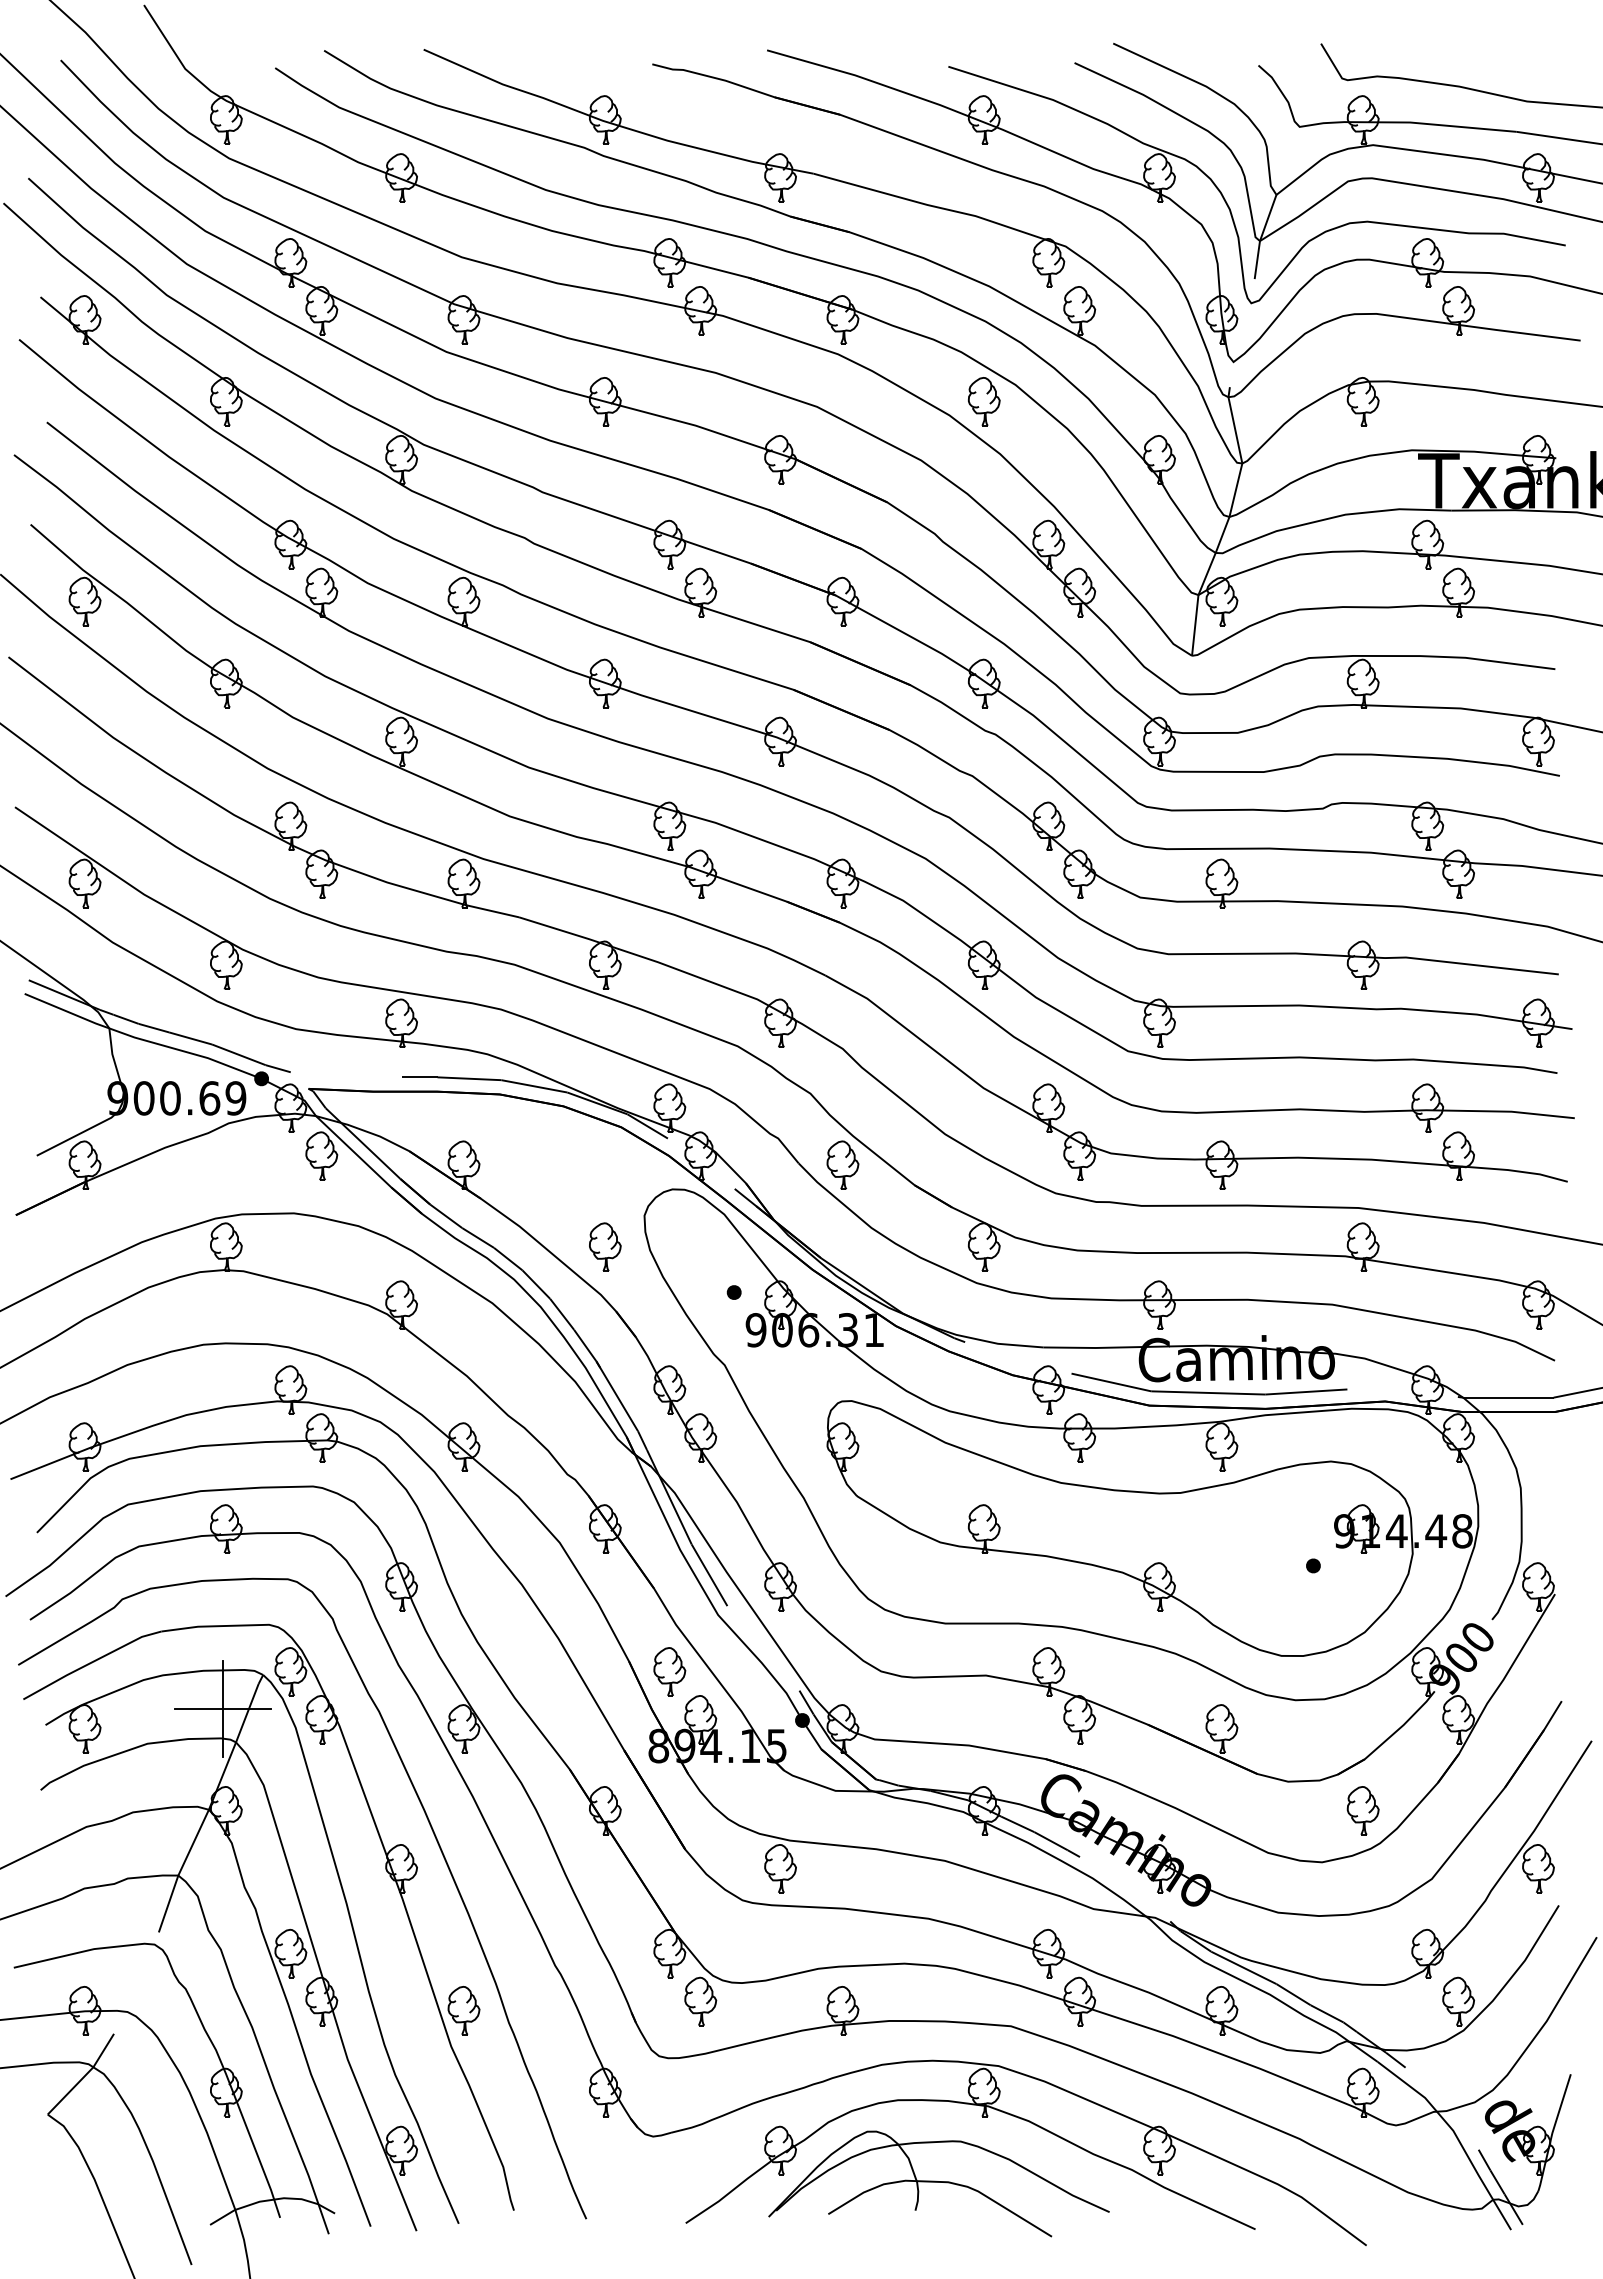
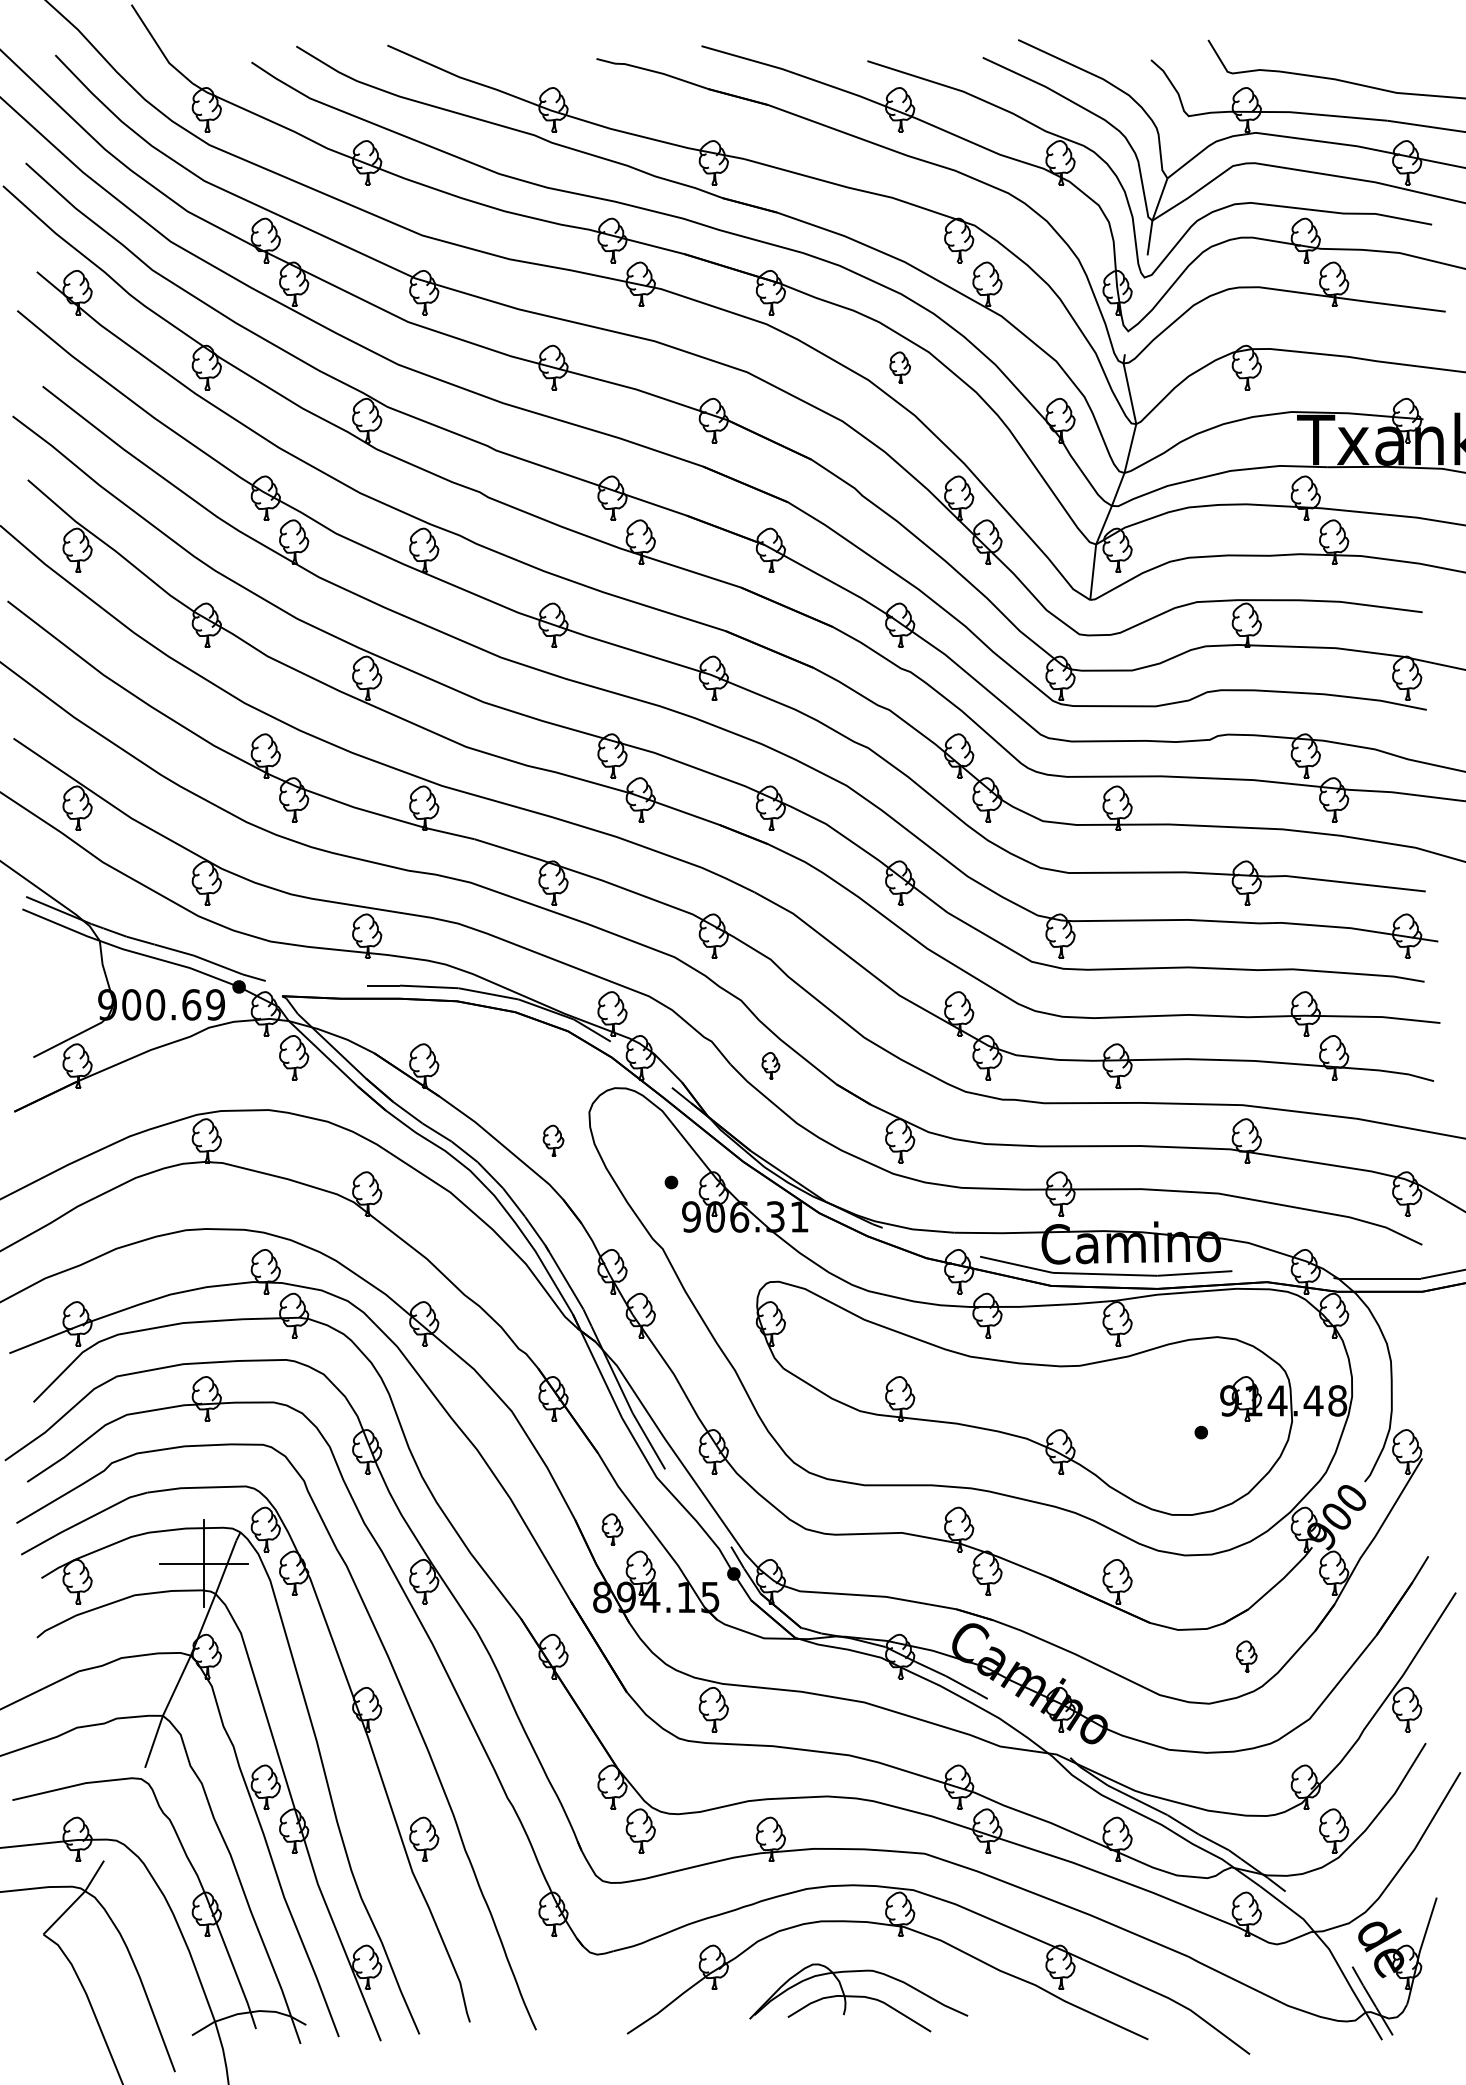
part: (984, 401) -> (900, 367), size x0.7
part: (842, 1164) -> (770, 1065), size x0.6
part: (605, 1246) -> (553, 1140), size x0.7
part: (669, 1671) -> (612, 1529), size x0.7
part: (1362, 1810) -> (1246, 1656), size x0.7
part: (938, 2183) -> (858, 1997), size x0.7

